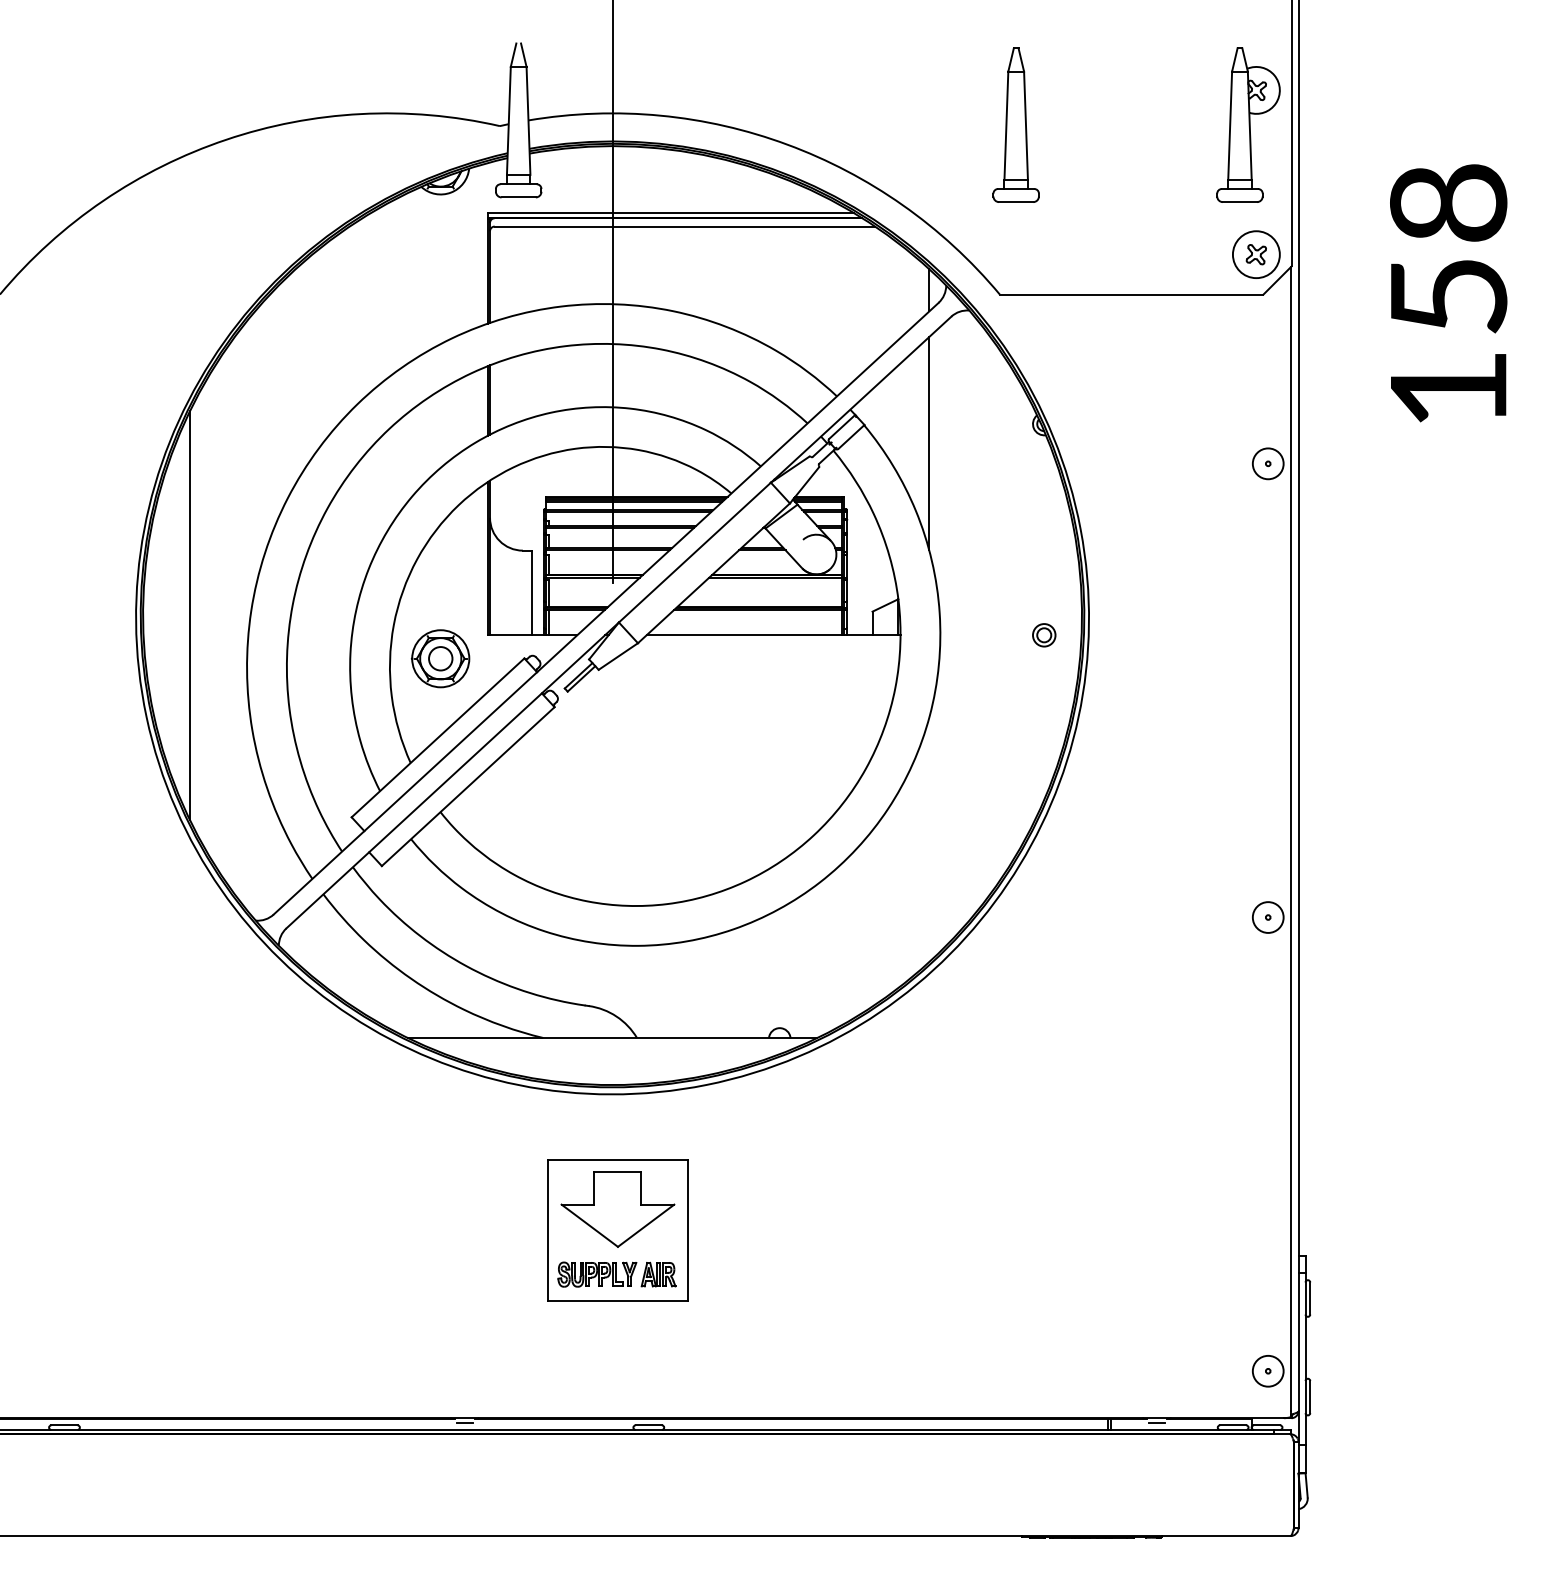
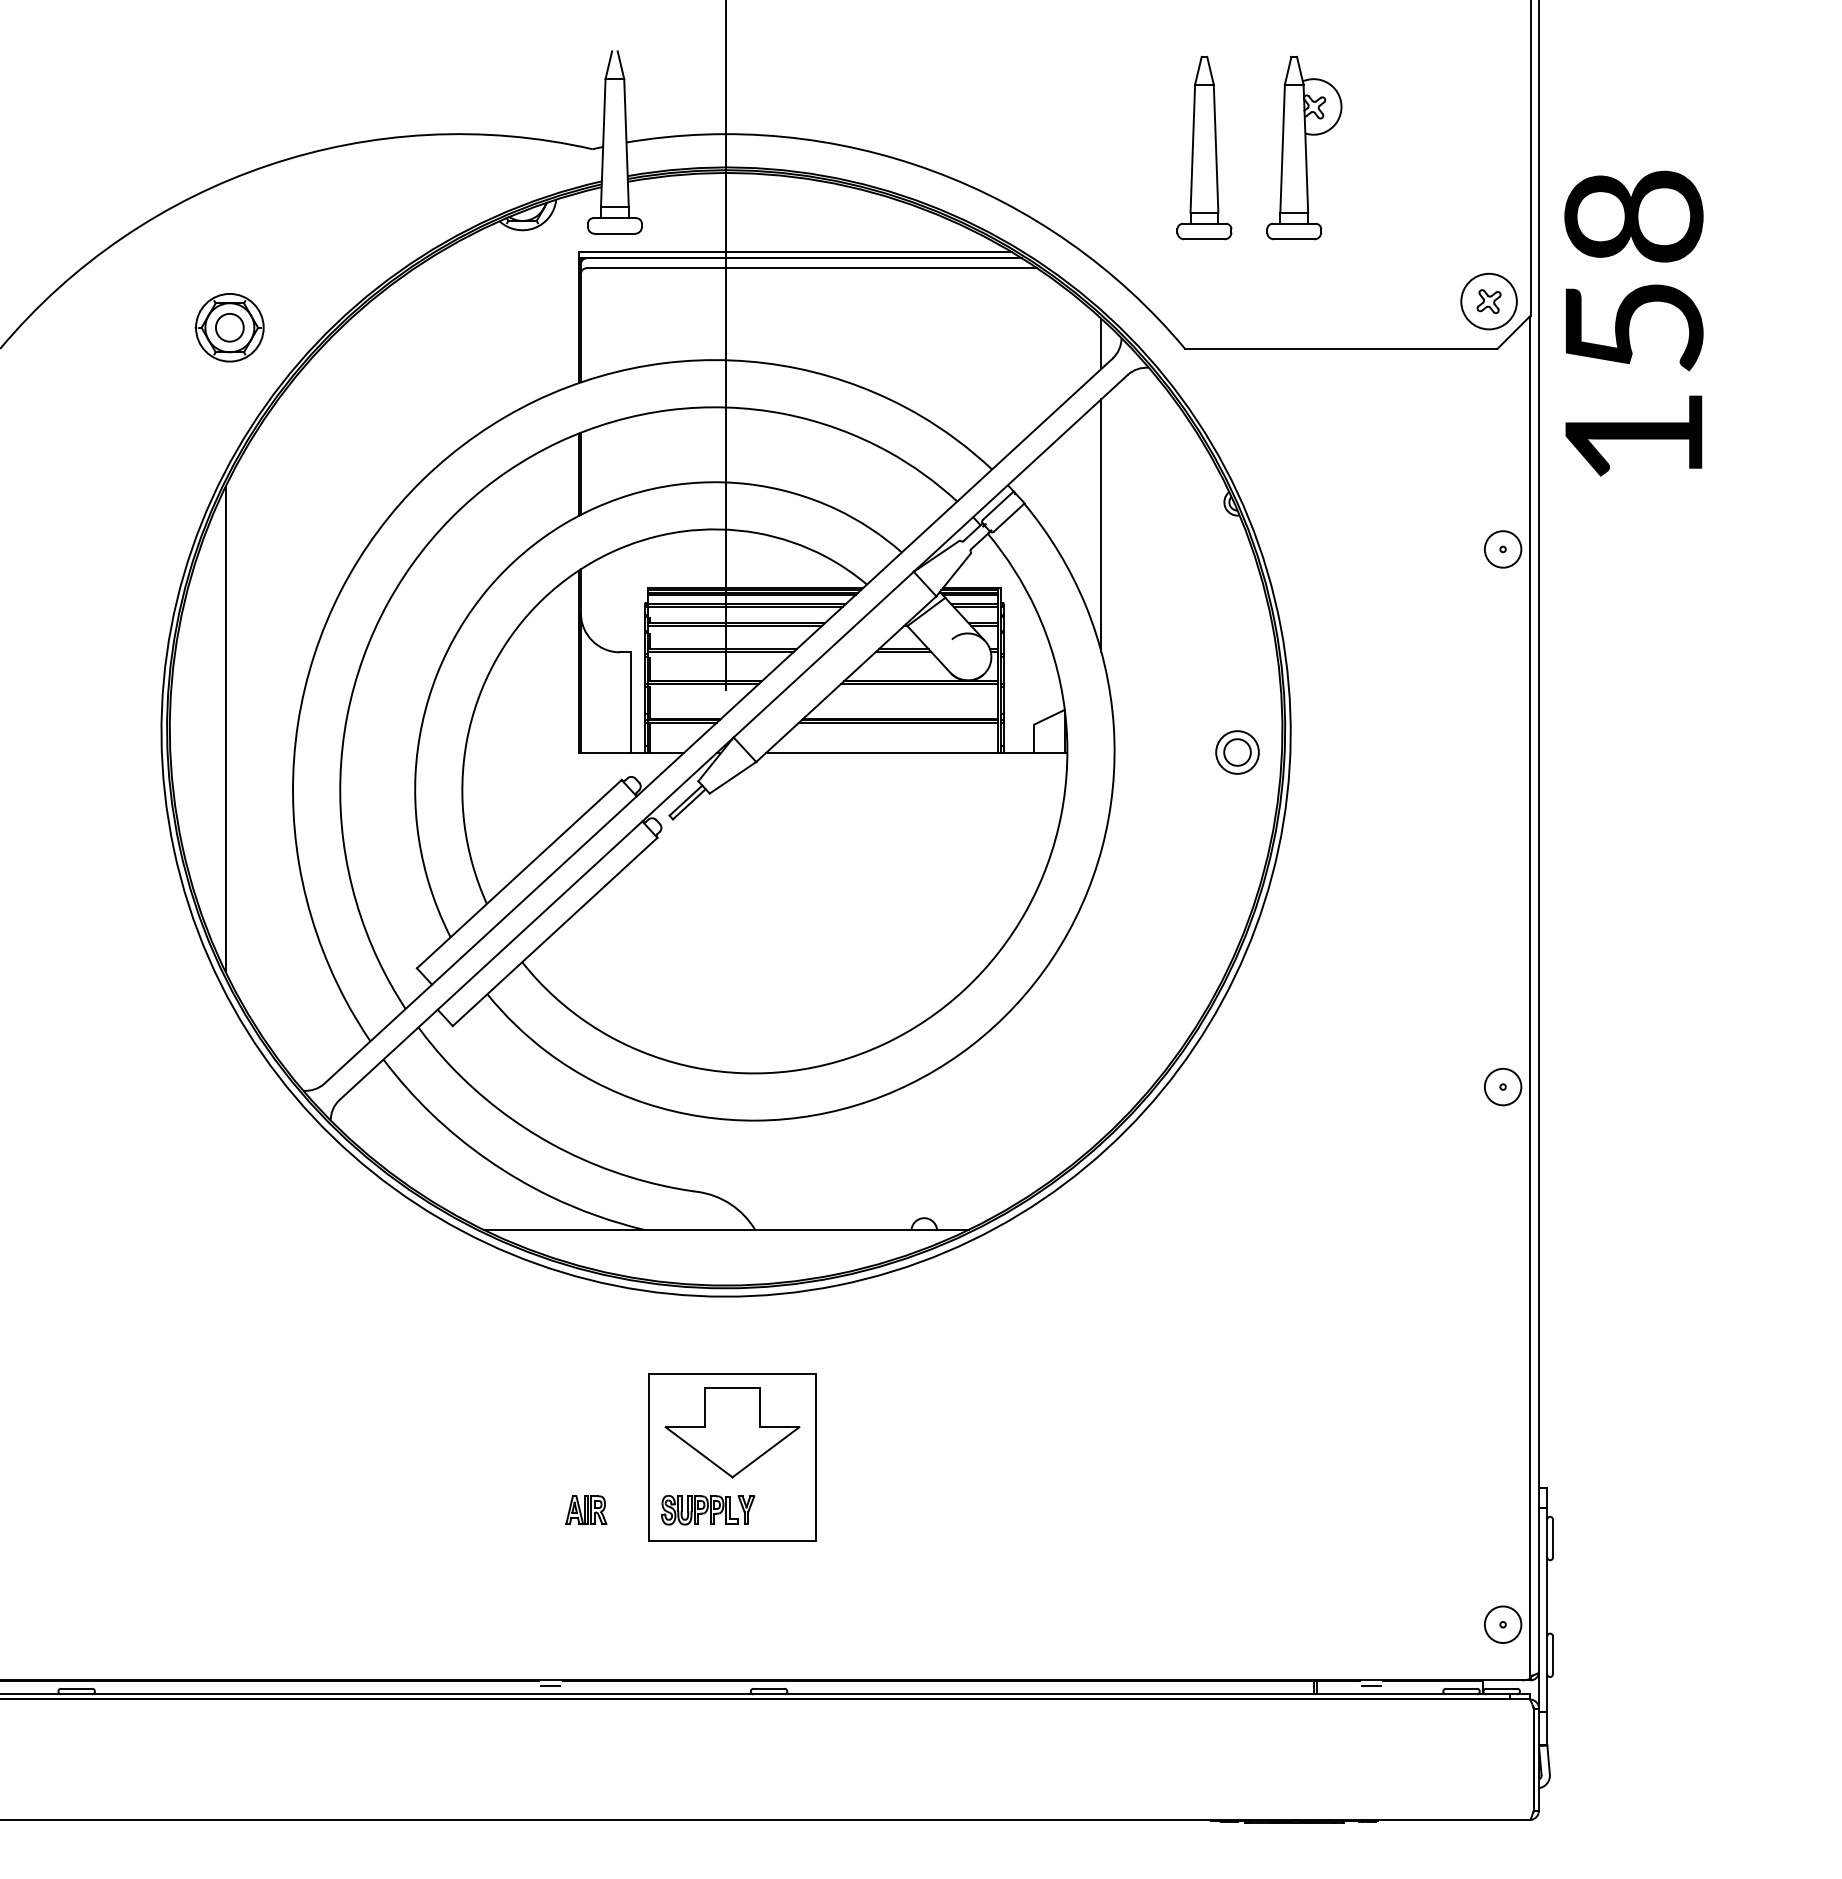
part: (1248, 124) -> (1304, 147), moved
text: (1448, 293) -> (1633, 323), moved
part: (1044, 635) -> (1237, 752), size x1.6
part: (440, 658) -> (229, 327), moved
part: (658, 1274) -> (586, 1510), moved

